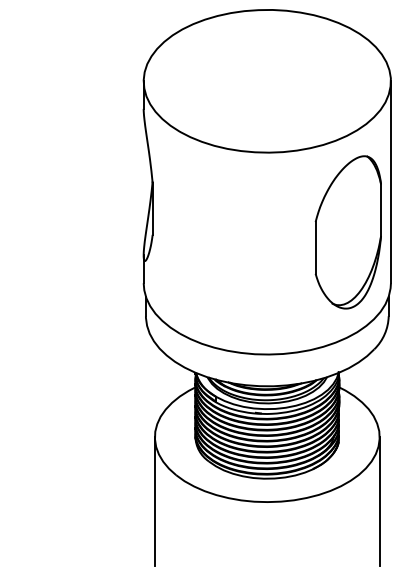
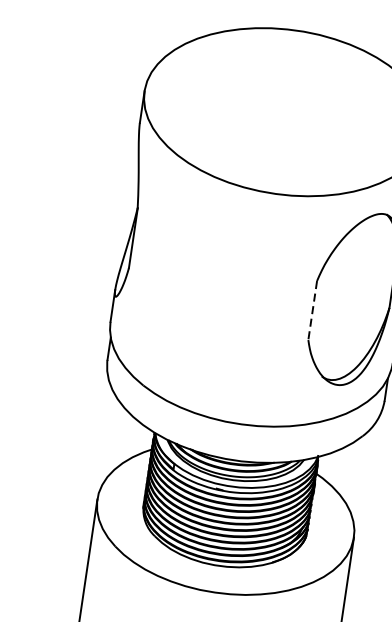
line: (315, 247) -> (312, 310), solid -> dashed

